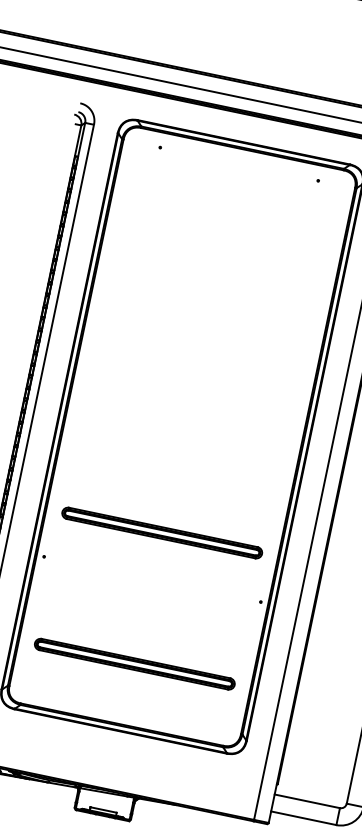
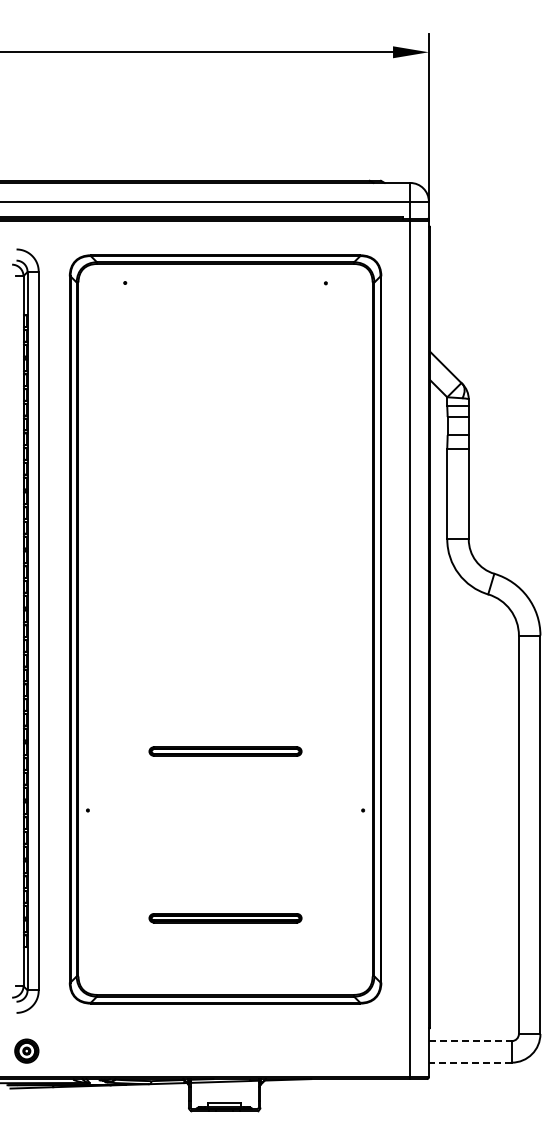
part: (162, 532) -> (225, 751), size x0.6
part: (134, 664) -> (225, 918), size x0.6
line: (307, 801) -> (470, 1041), solid -> dashed
line: (303, 818) -> (469, 1062), solid -> dashed

